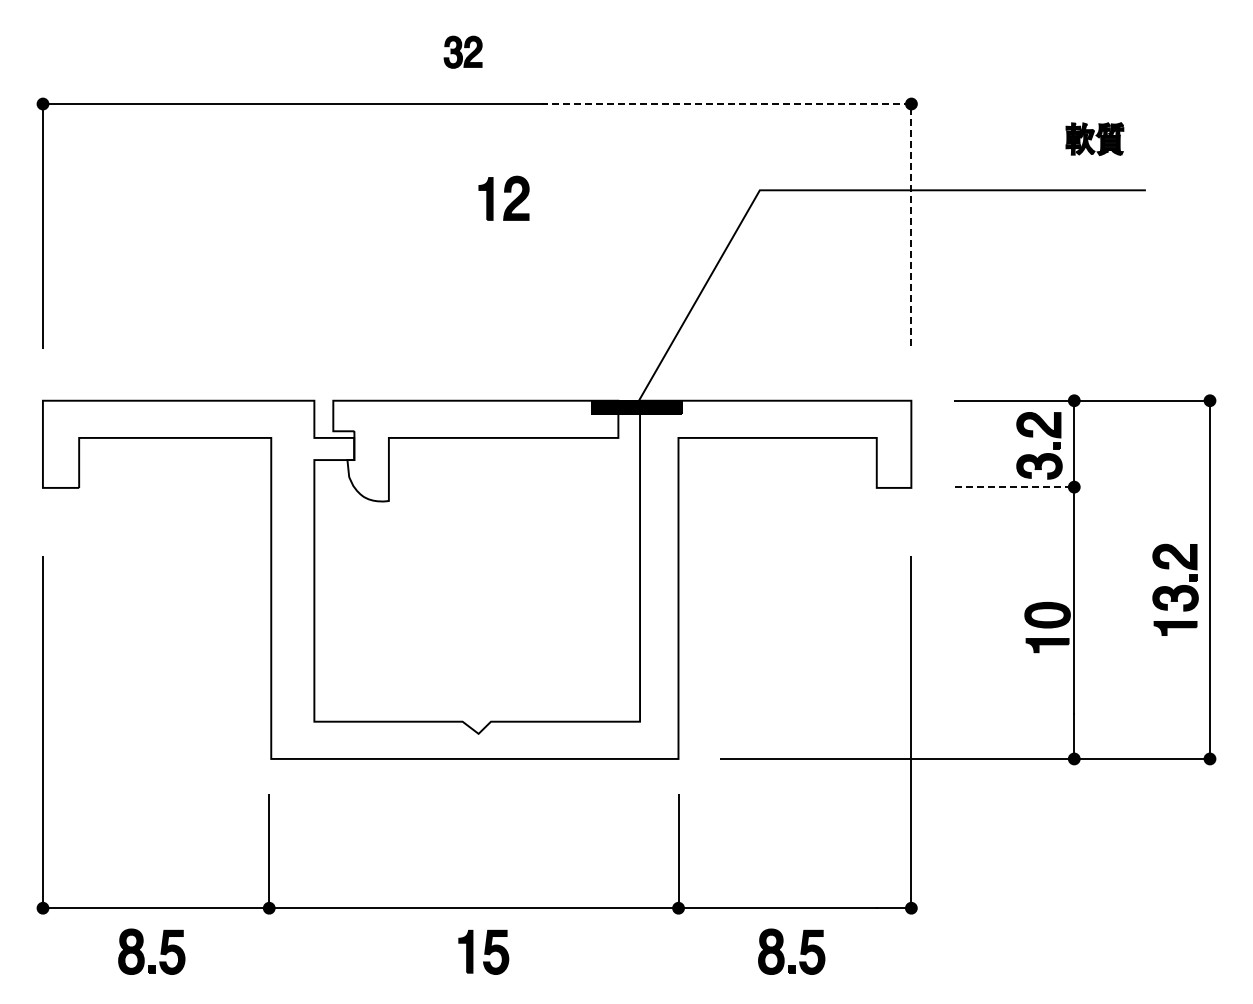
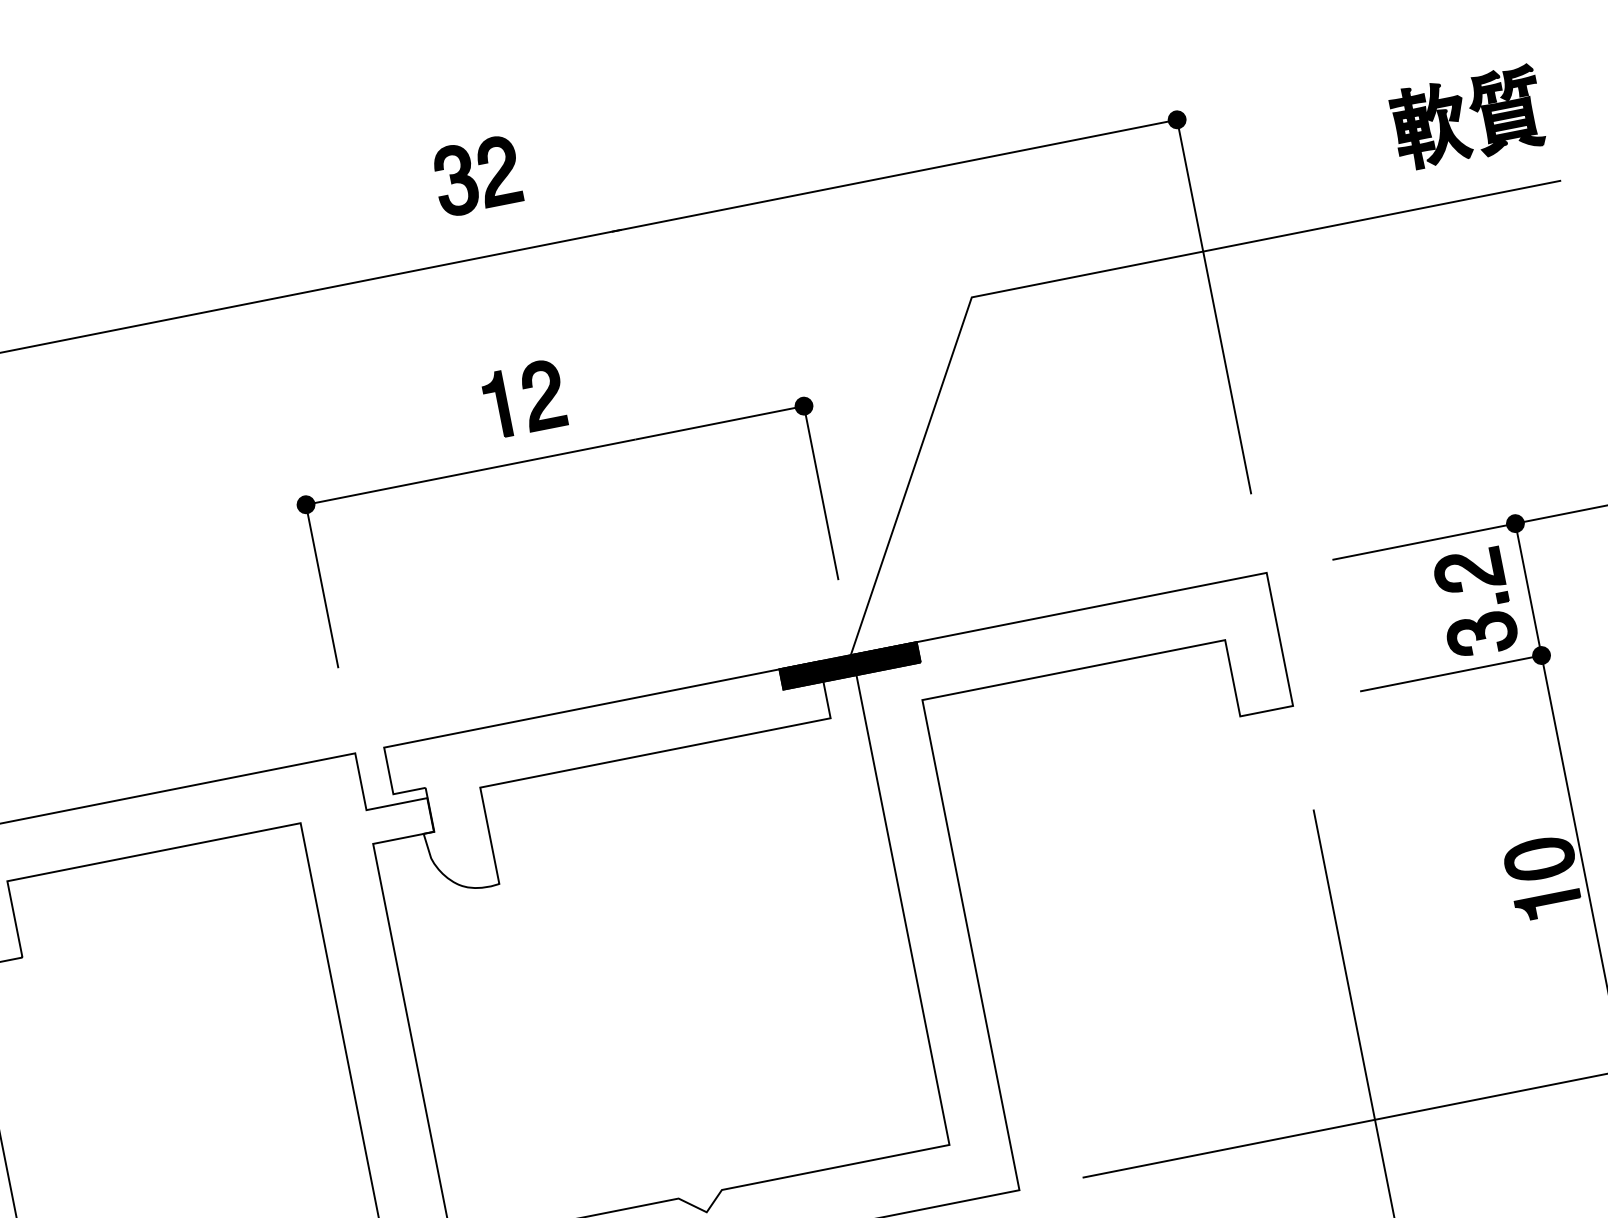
part: (462, 52) -> (476, 176), size x1.43
line: (849, 104) -> (1082, 139), dashed -> solid
part: (1094, 138) -> (1467, 117), size x1.67
part: (503, 197) -> (523, 397), moved
part: (477, 238) -> (555, 456), added
line: (1015, 487) -> (1451, 673), dashed -> solid

